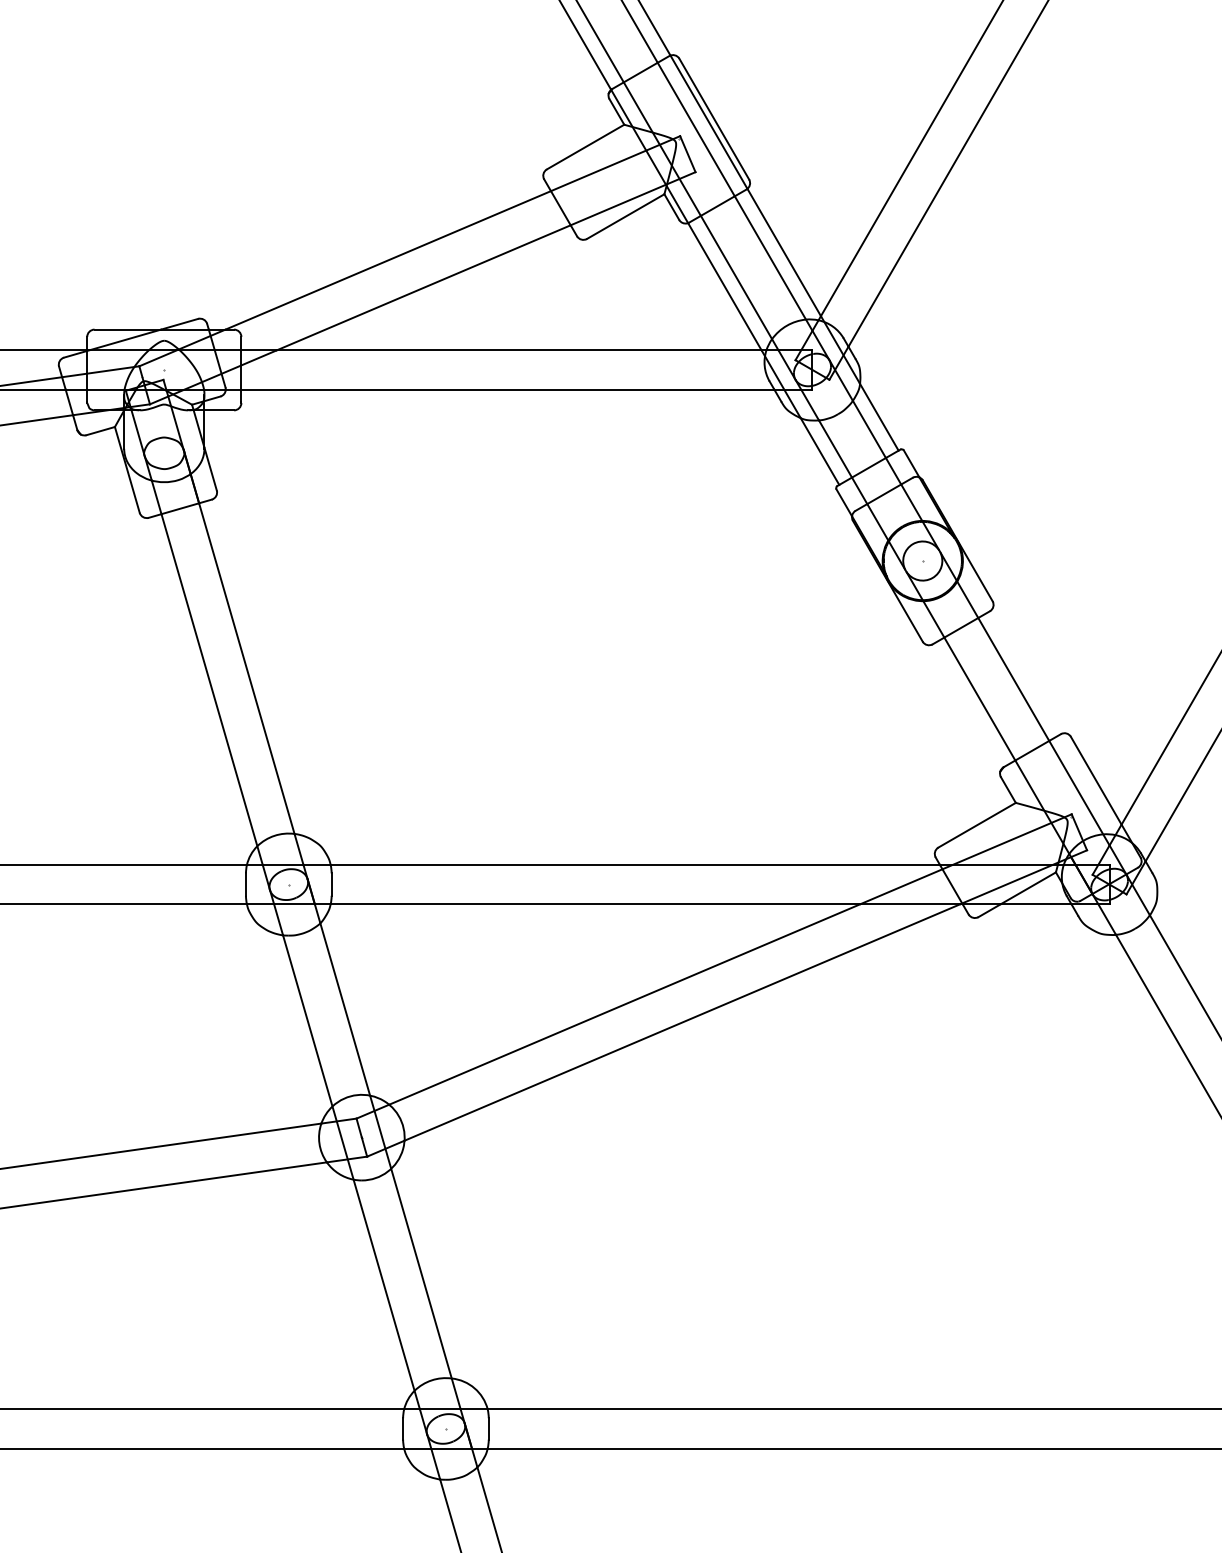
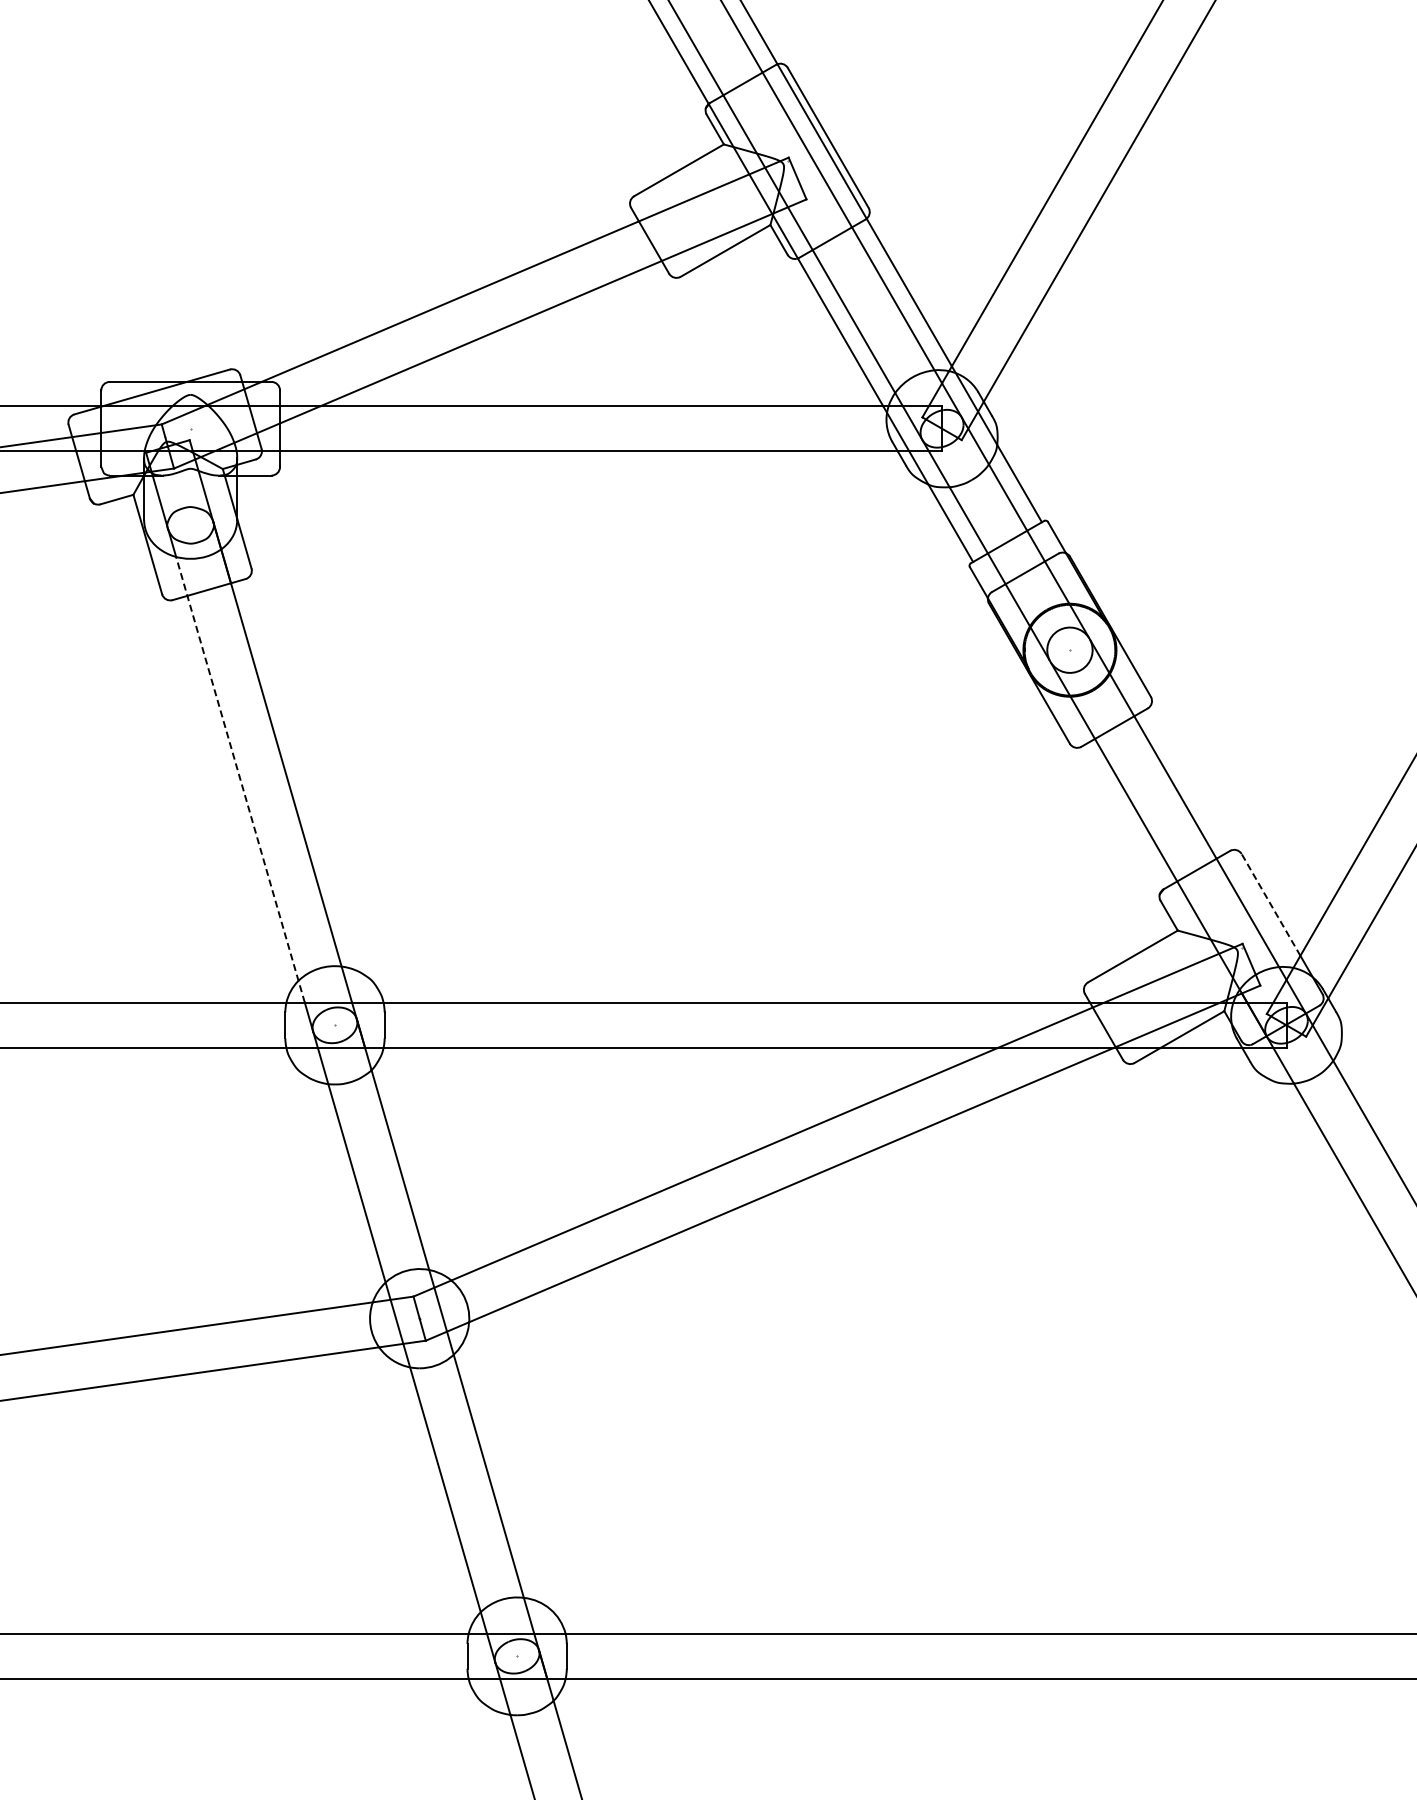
line: (207, 672) -> (240, 779), solid -> dashed
line: (1096, 780) -> (1271, 904), solid -> dashed

